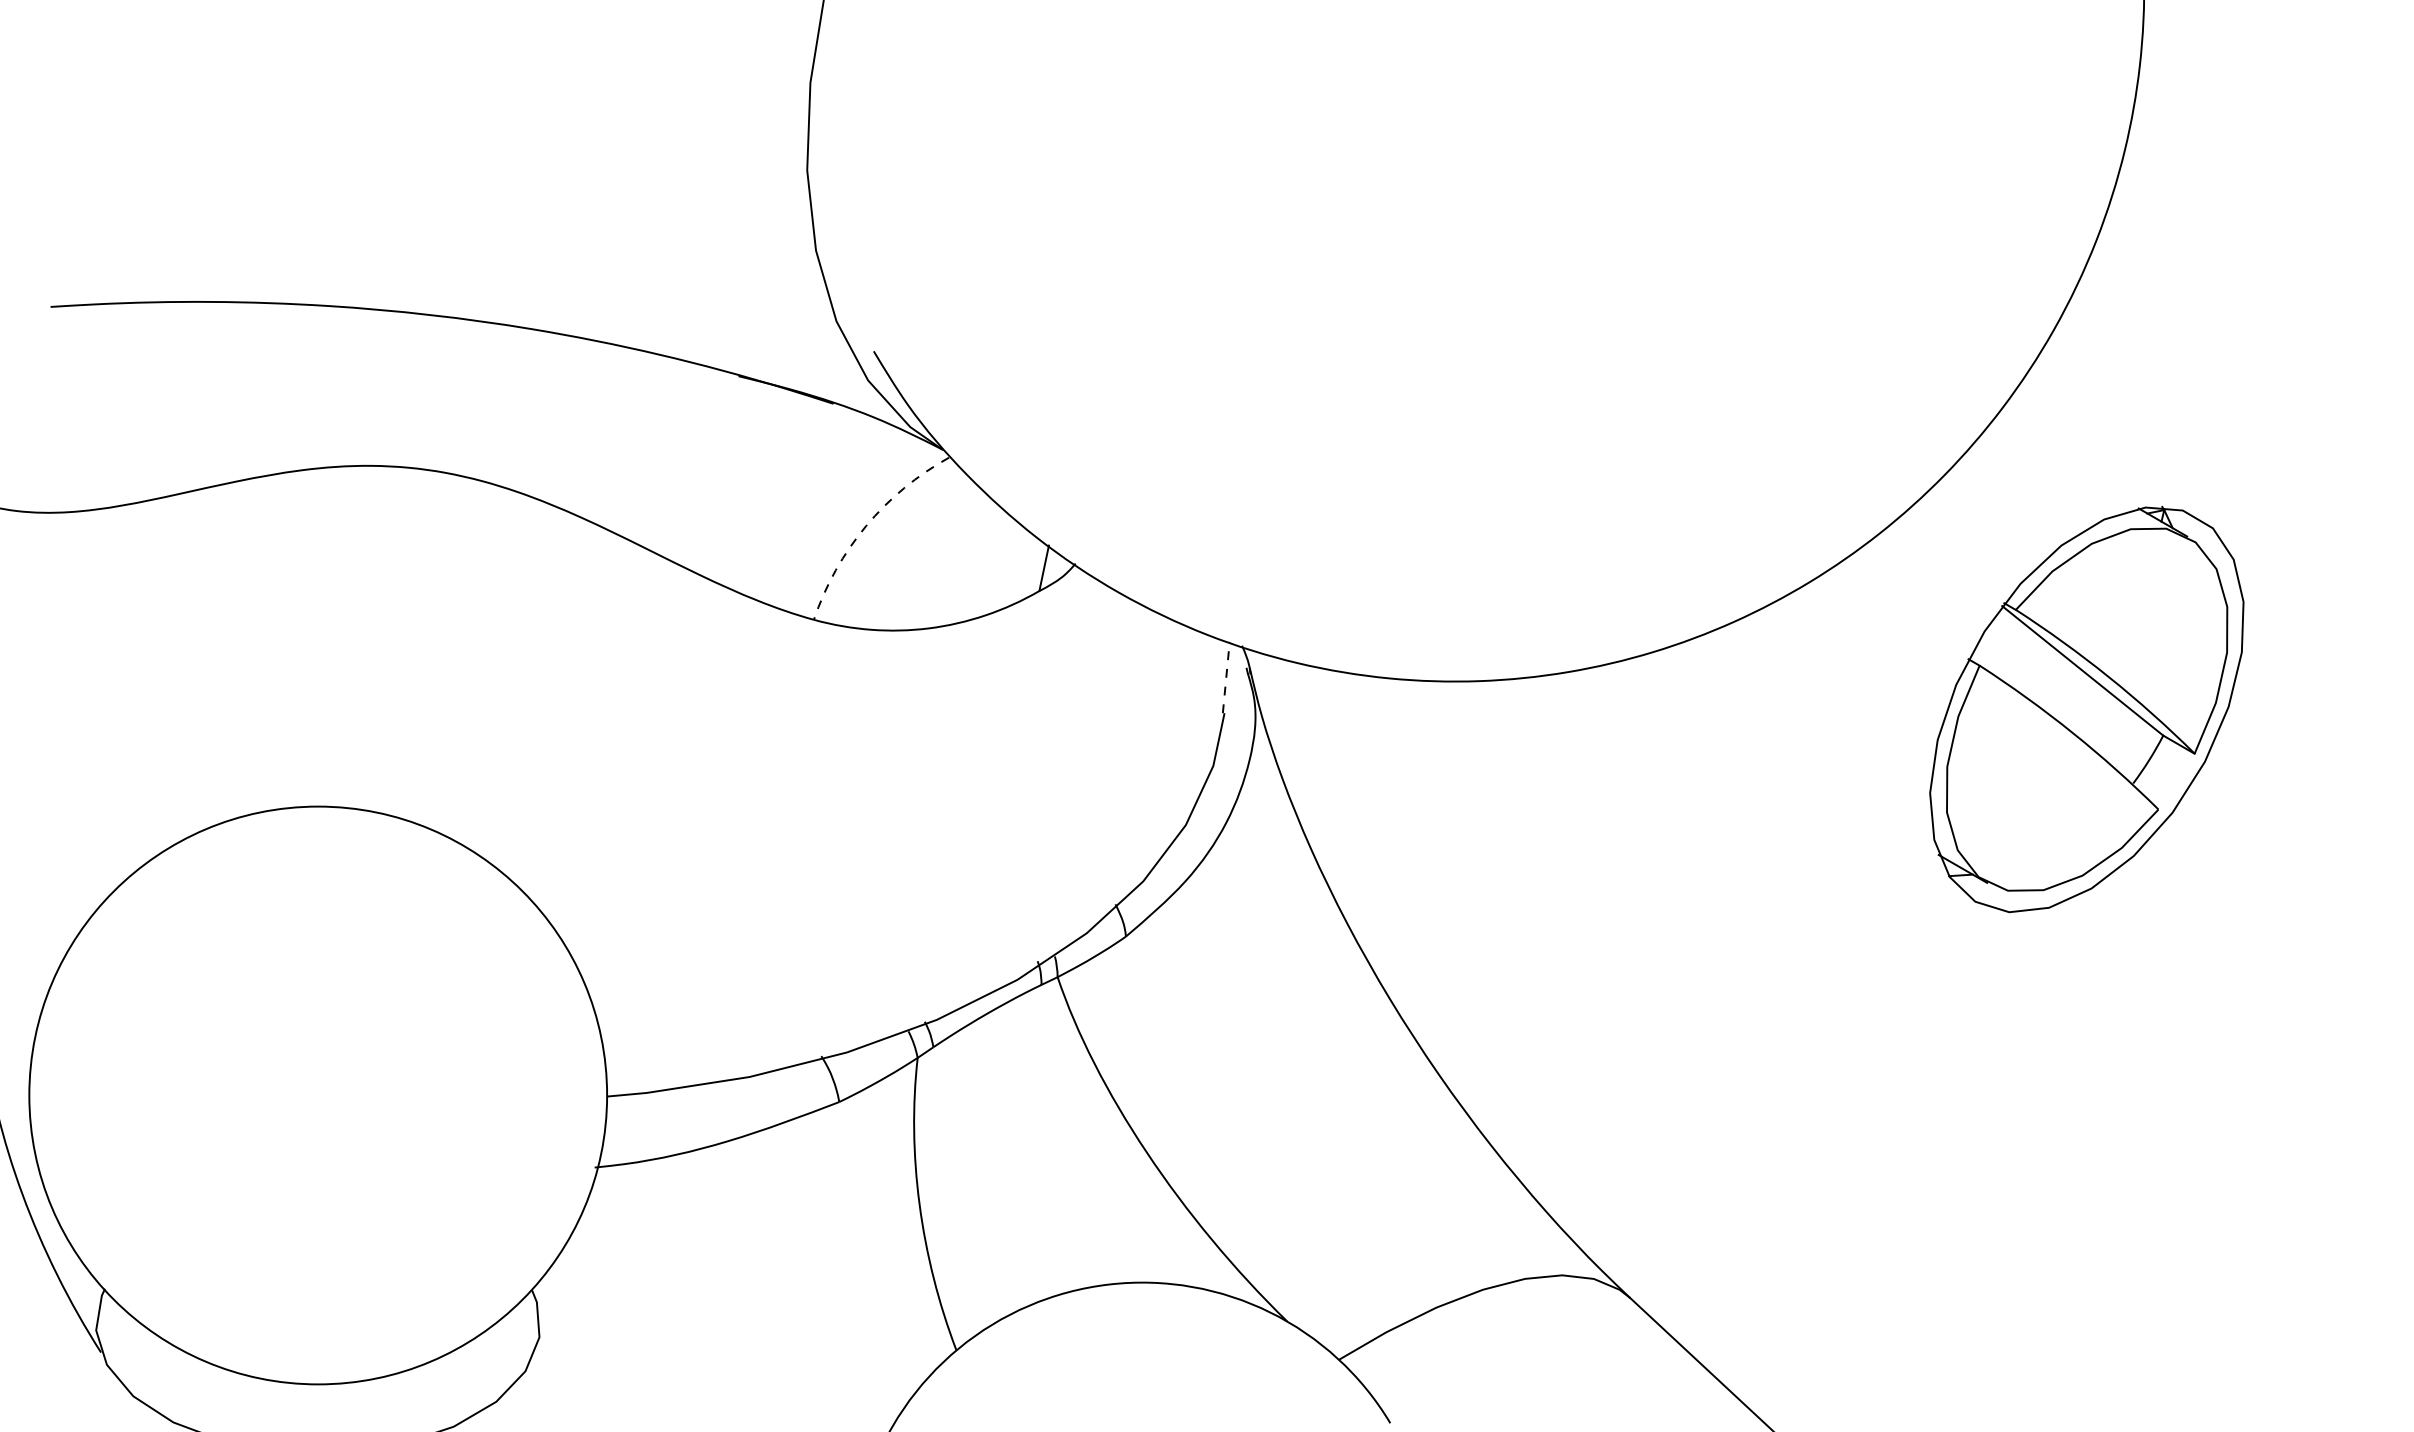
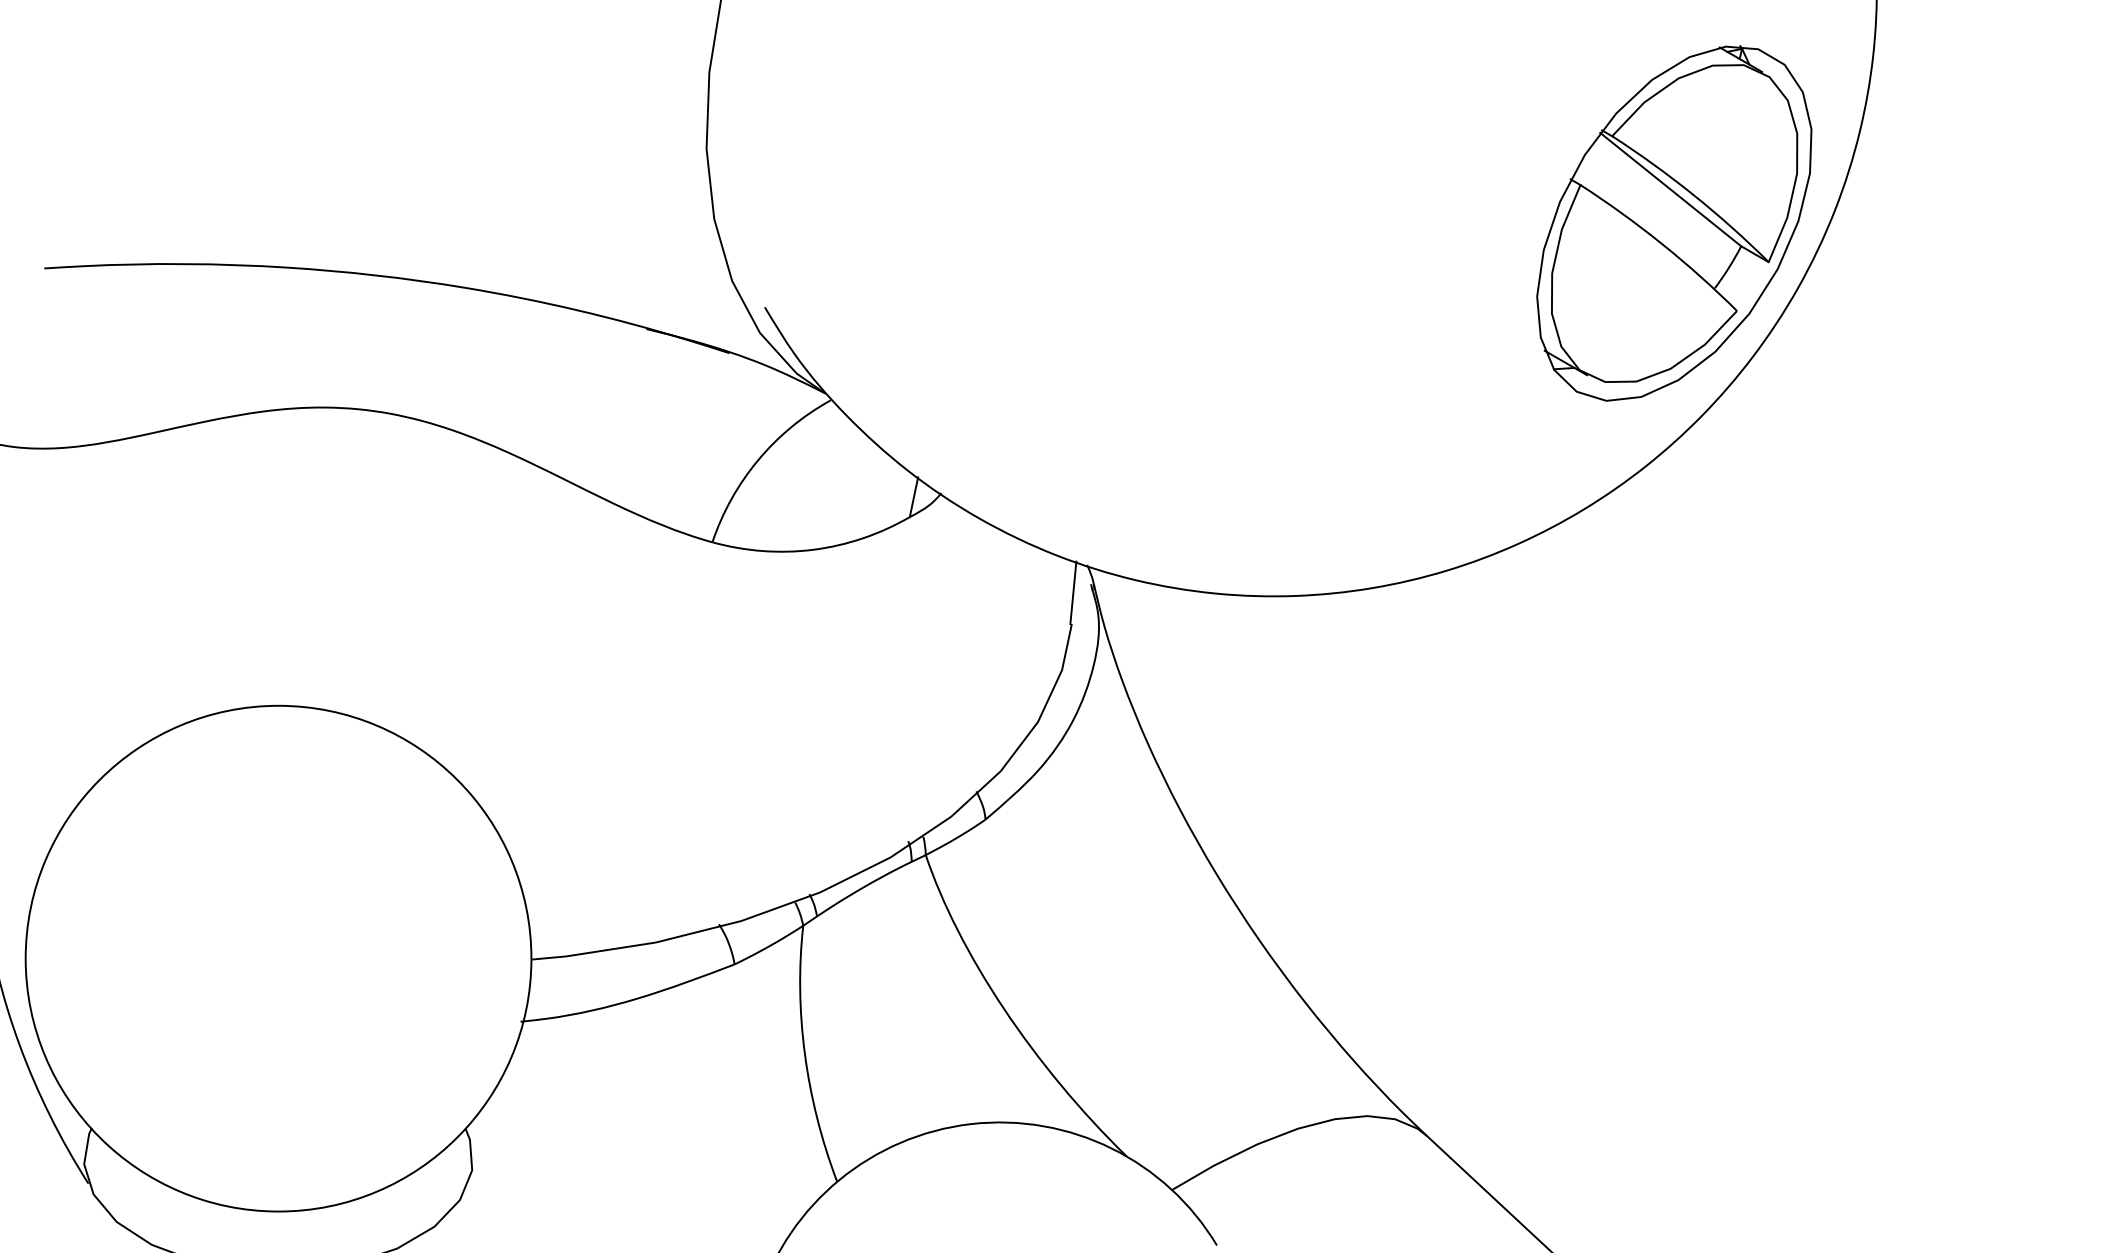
arc: (866, 526) -> (758, 460), dashed -> solid
line: (1226, 677) -> (1073, 592), dashed -> solid
part: (2086, 709) -> (1674, 223), moved

